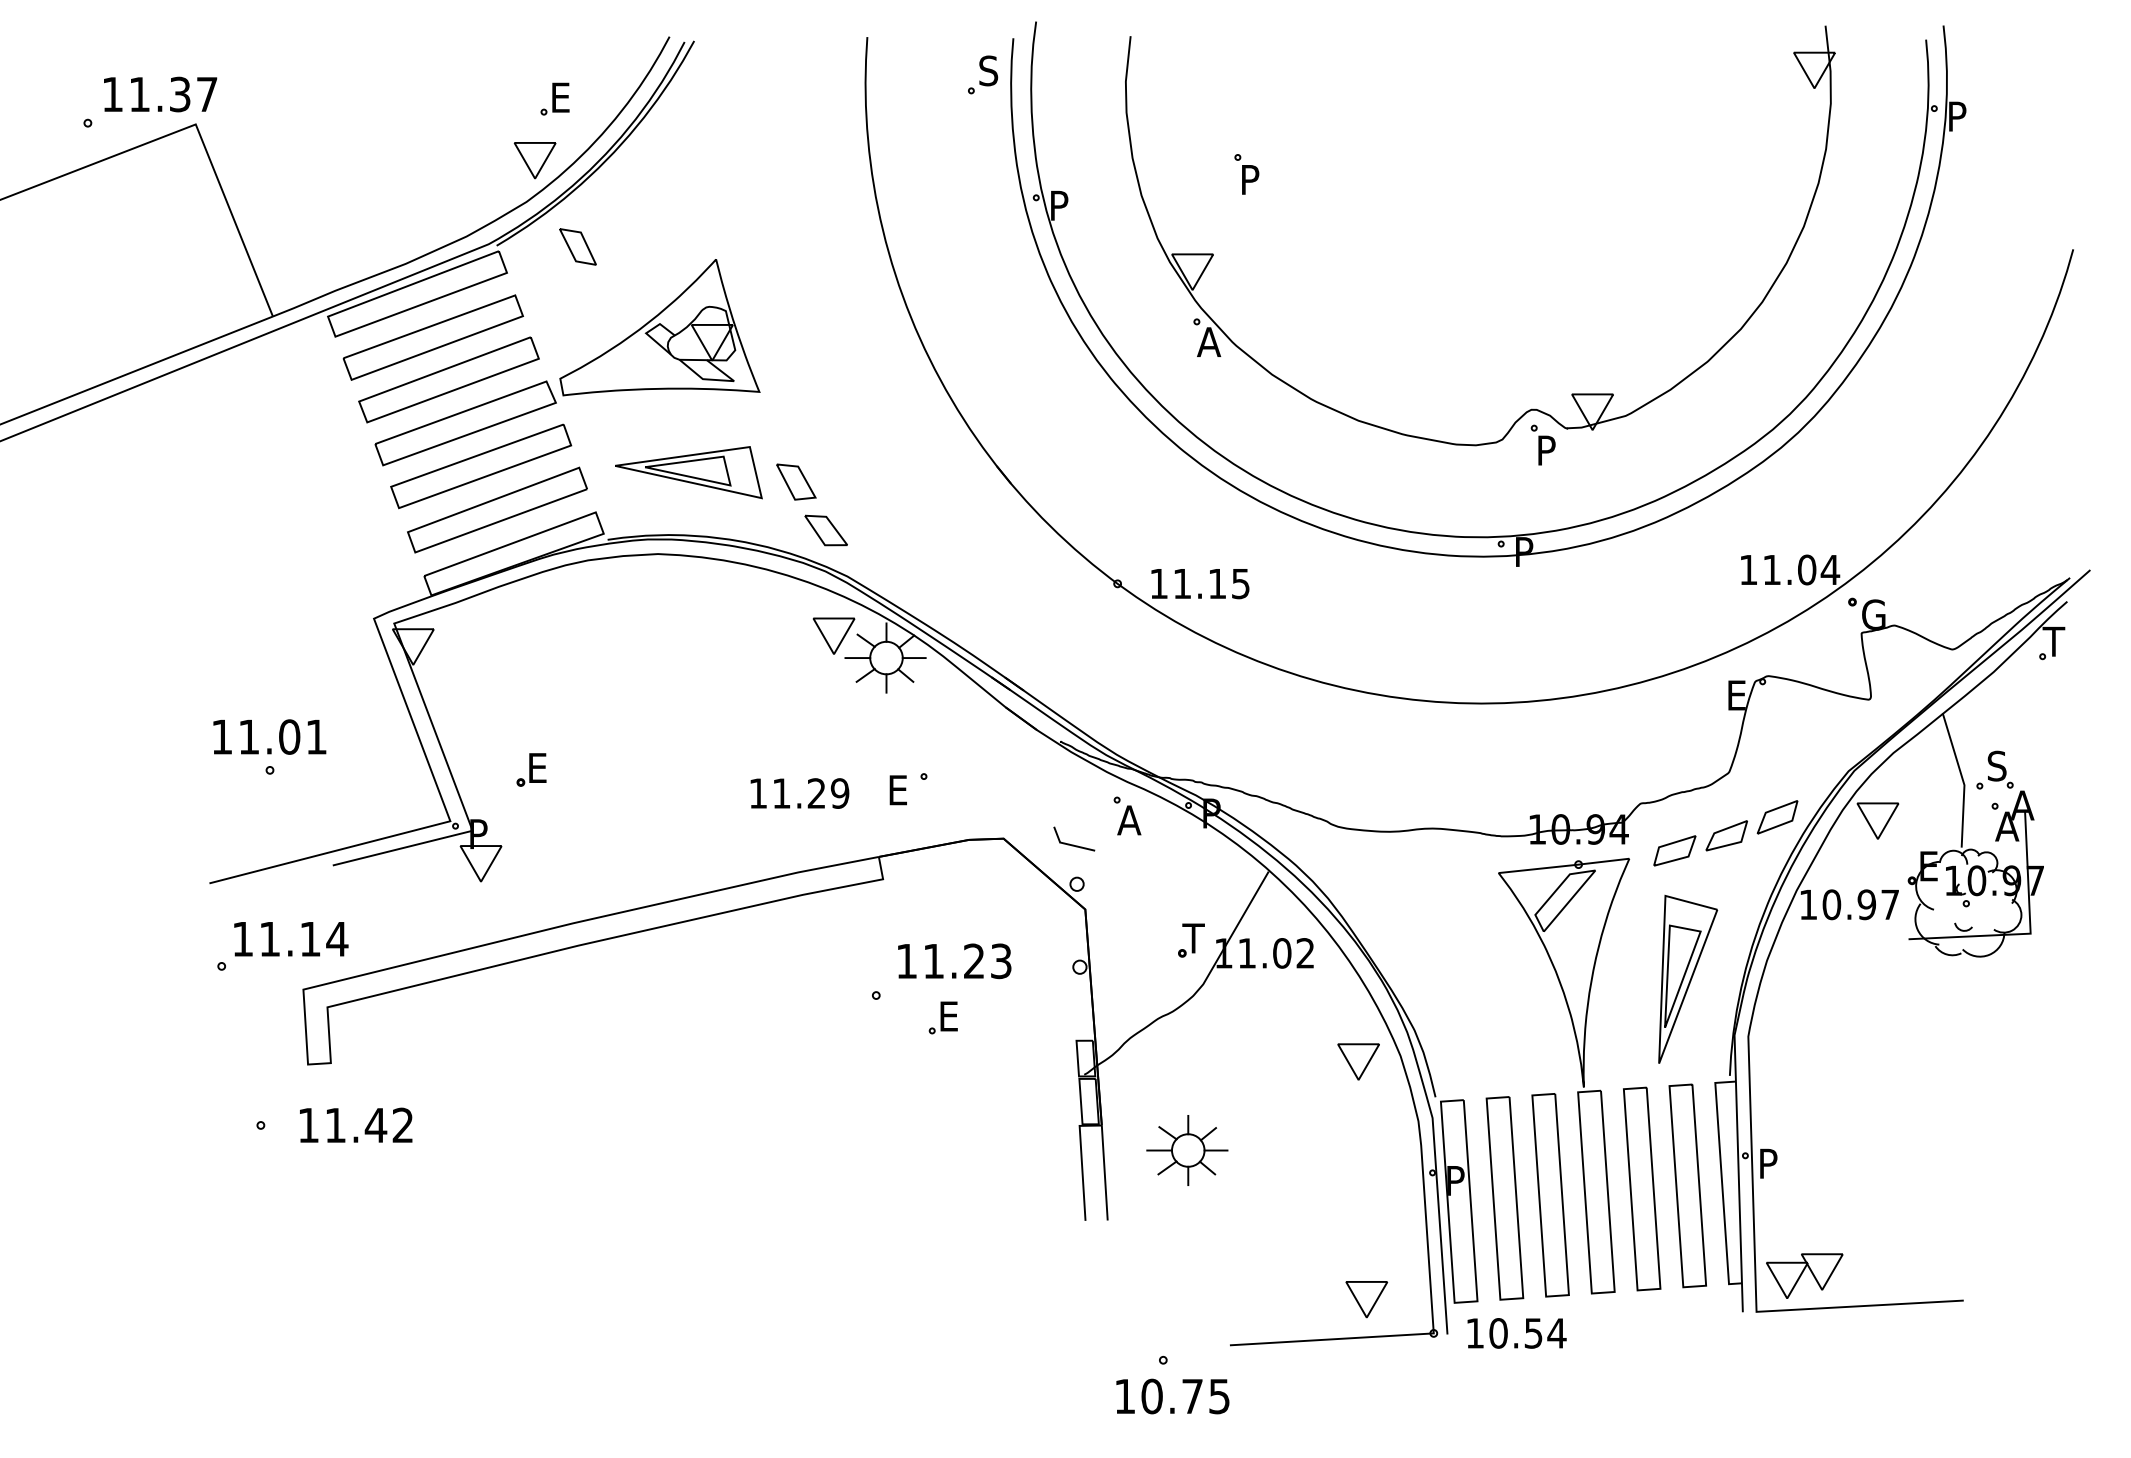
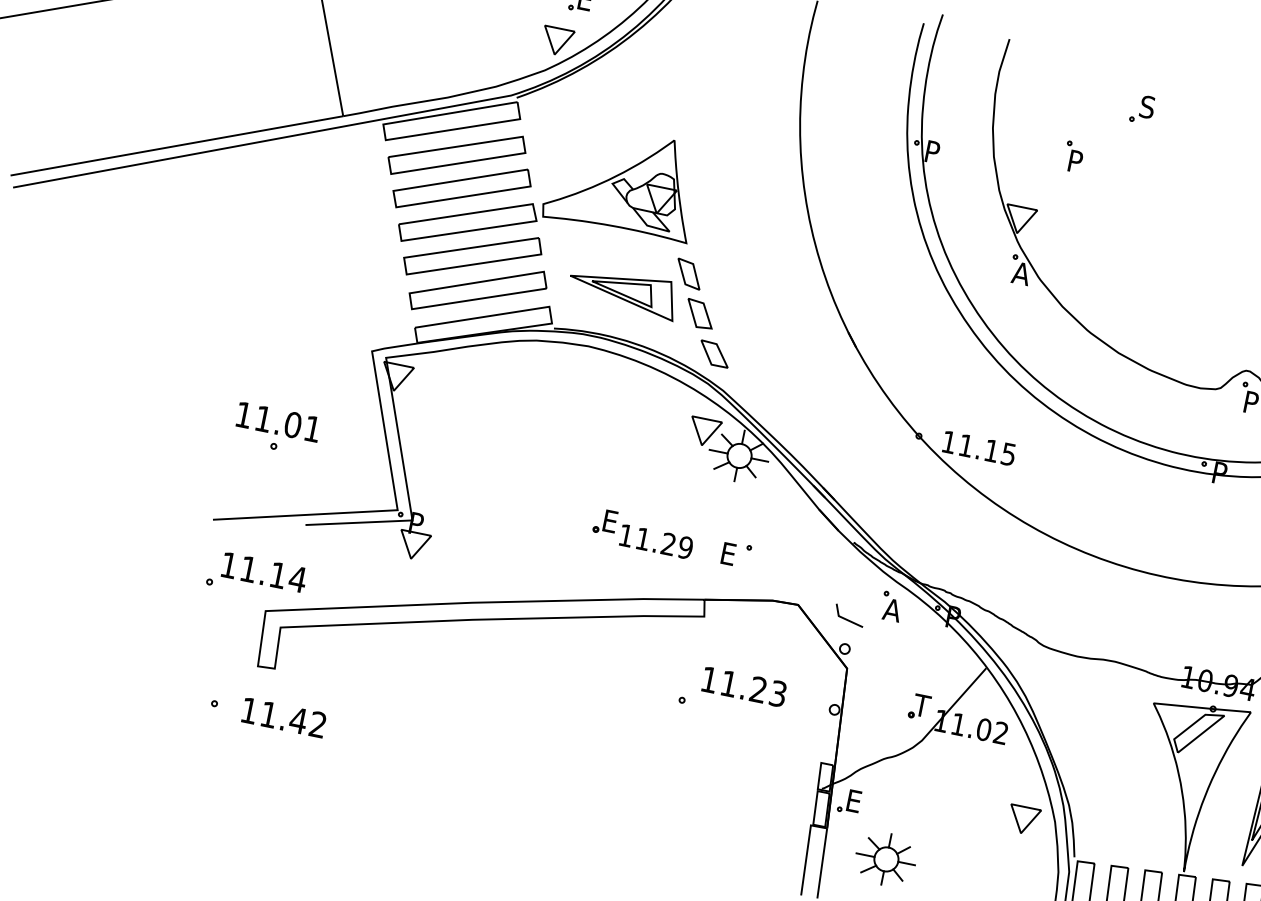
part: (983, 74) -> (1143, 109), moved
part: (577, 246) -> (688, 273), moved
part: (531, 769) -> (605, 521), moved
part: (942, 1017) -> (849, 801), moved

